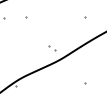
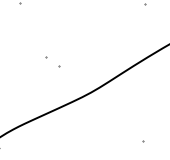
part: (52, 48) -> (52, 62), moved

